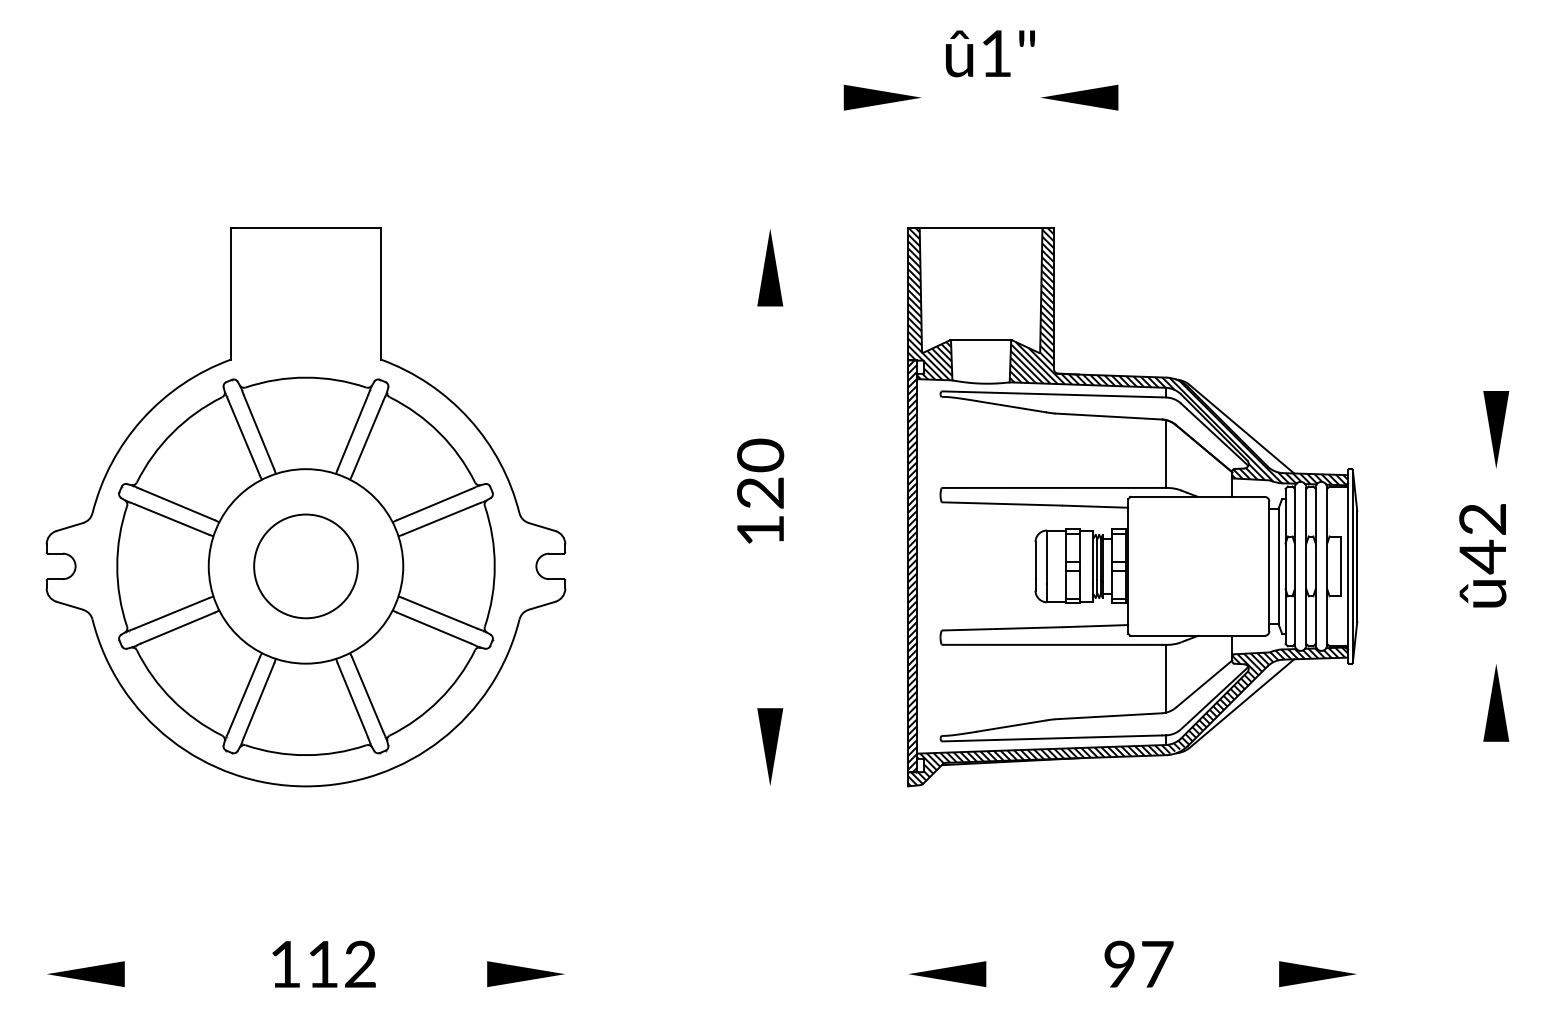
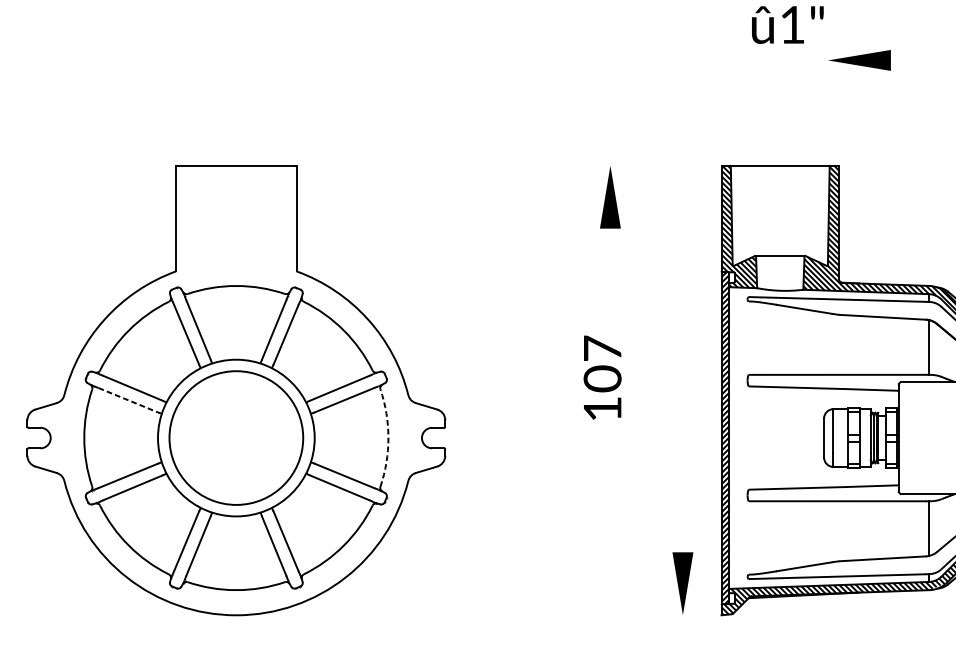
part: (882, 97) -> (700, 60), removed
text: (760, 473) -> (602, 363), 120 -> 107
line: (171, 519) -> (127, 400), solid -> dashed
circle: (305, 566) -> (235, 438), size x1.6
arc: (494, 566) -> (388, 438), solid -> dashed
part: (770, 746) -> (683, 583), moved

